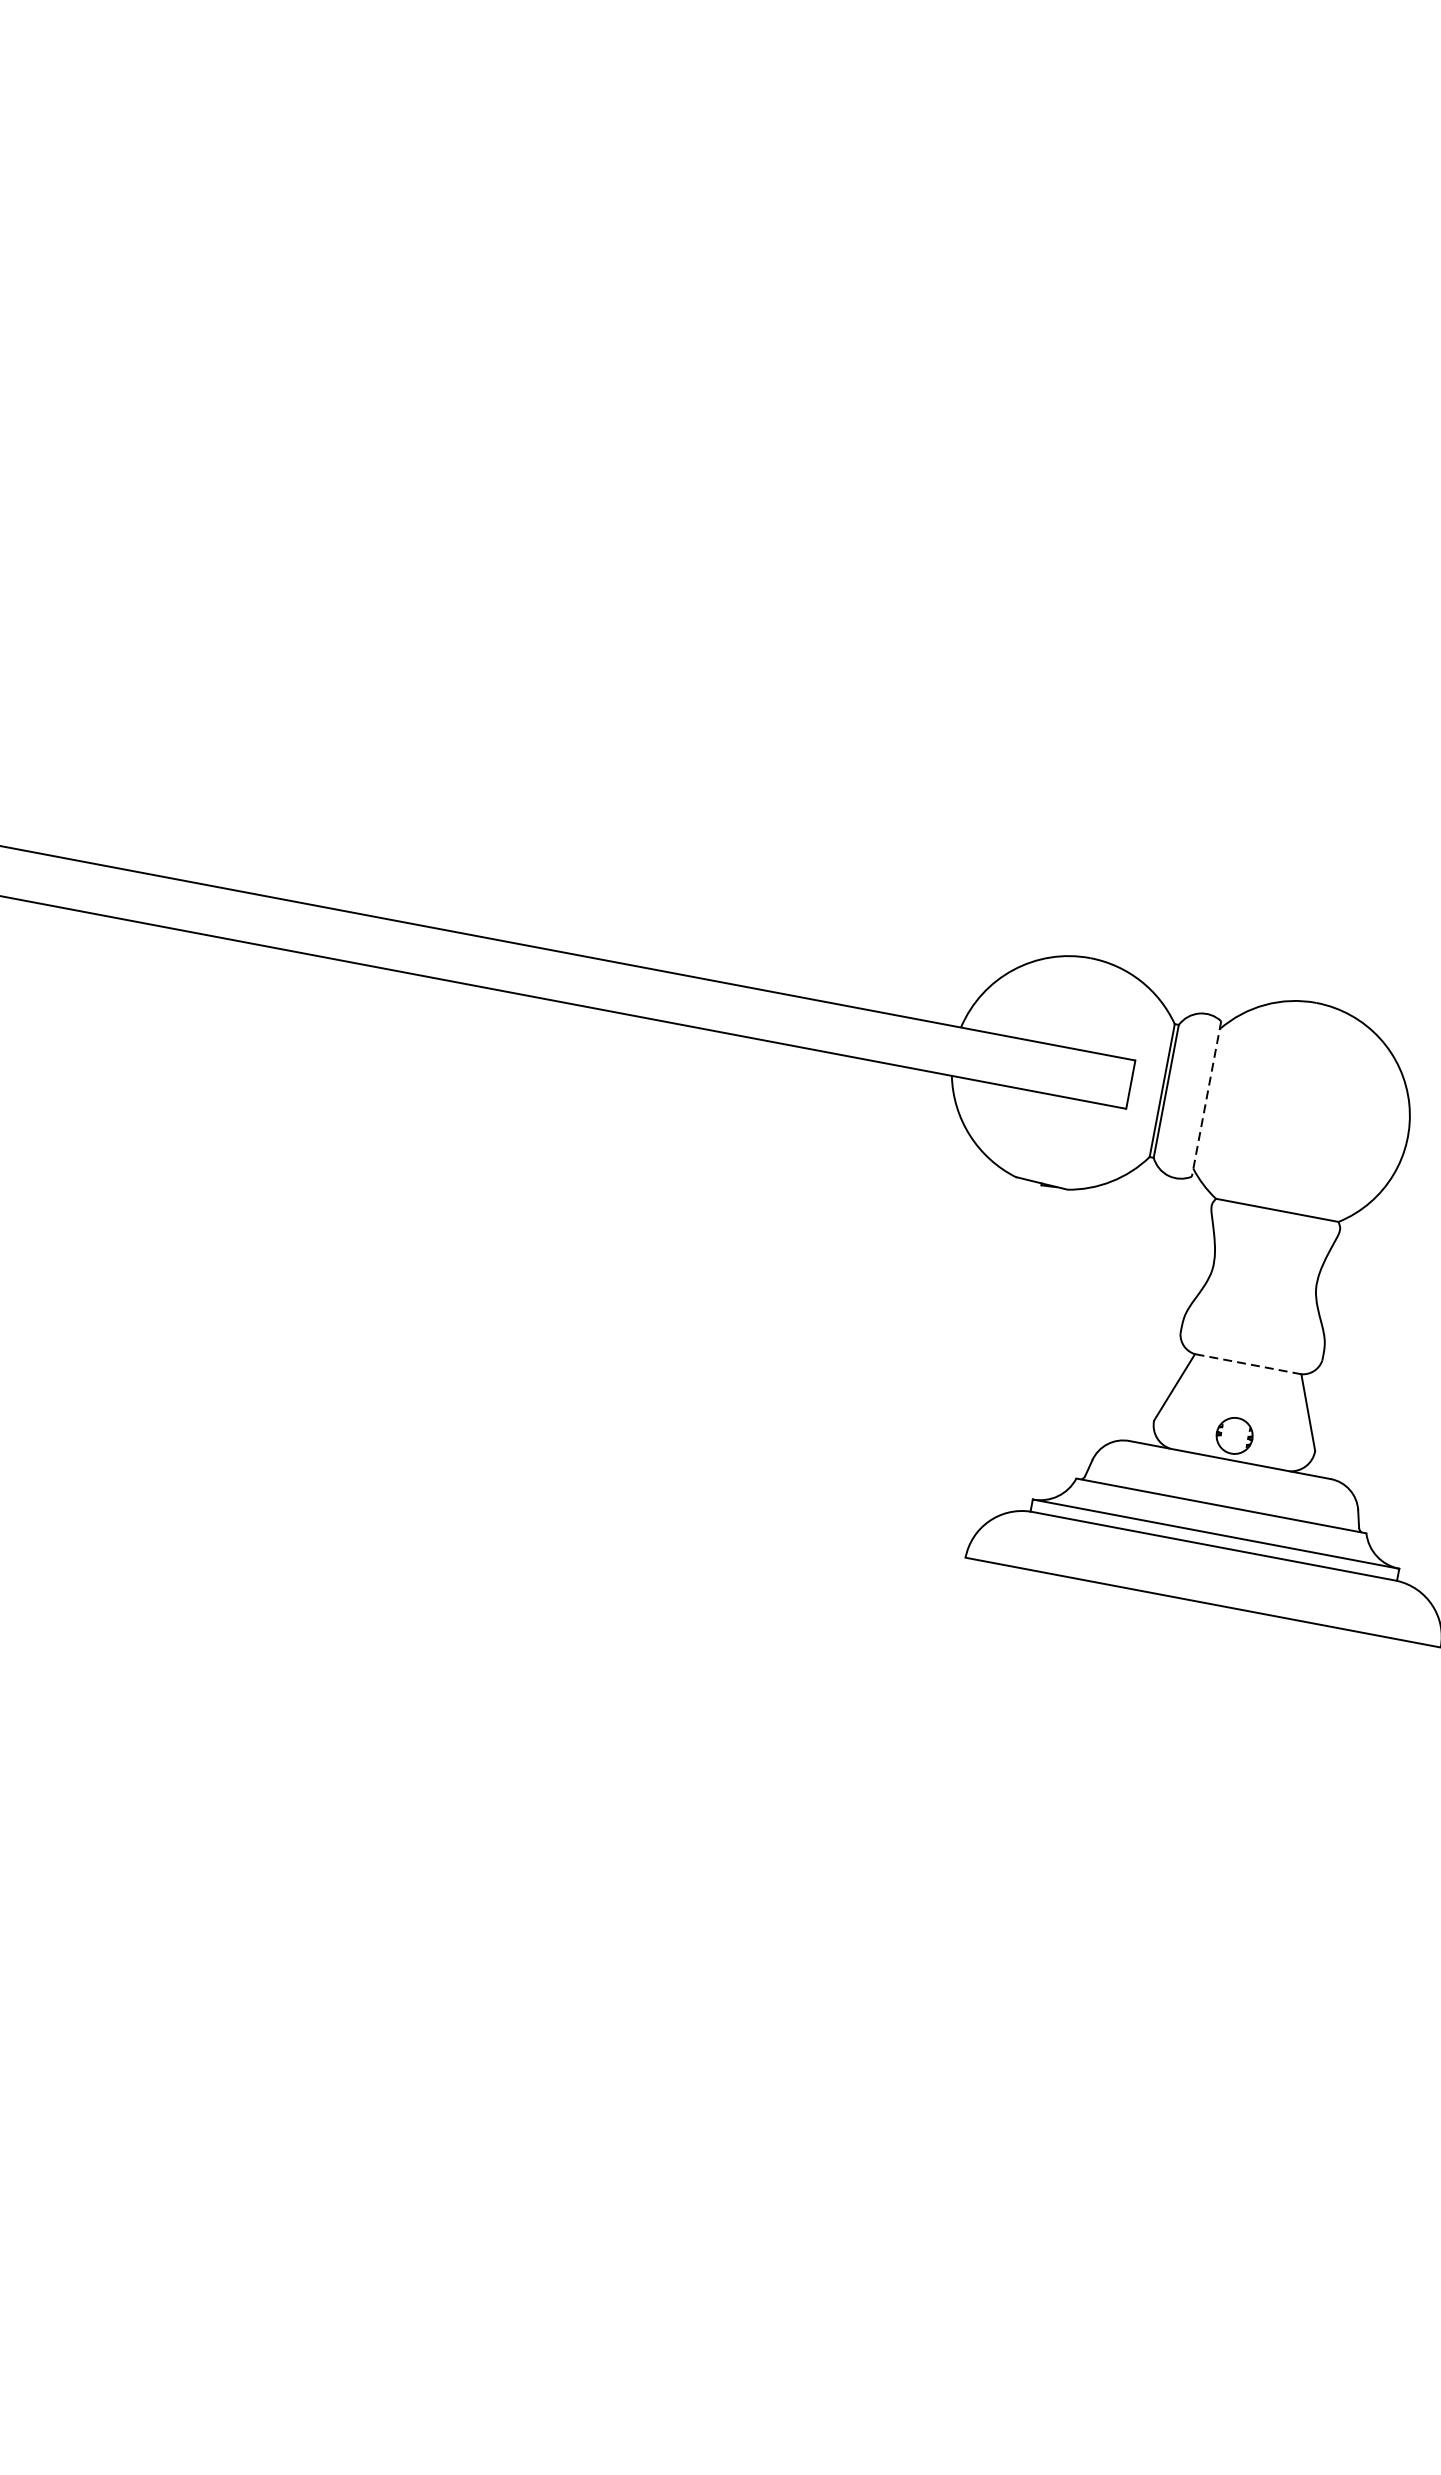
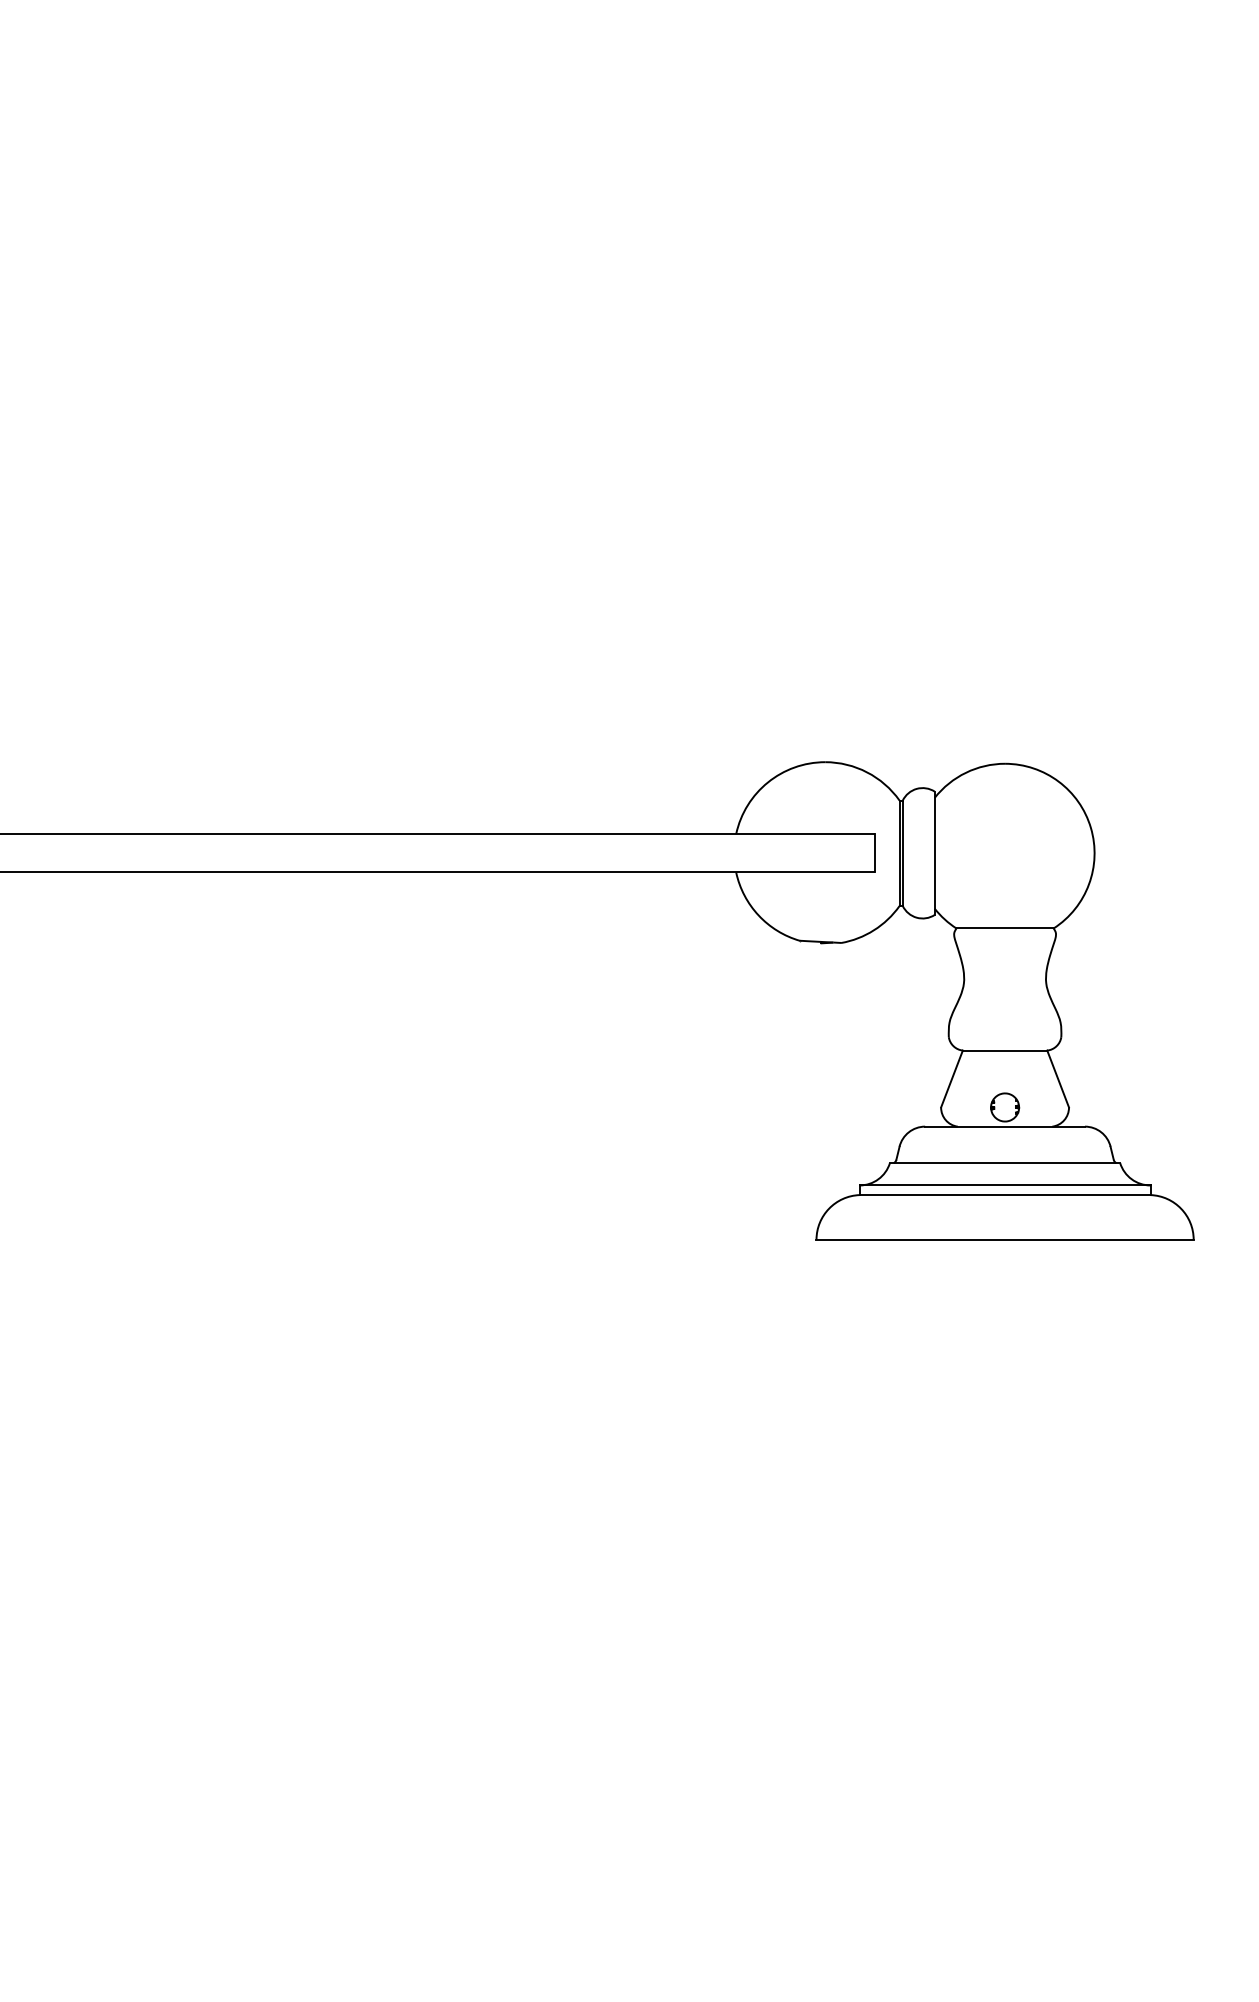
line: (1206, 1099) -> (934, 853), dashed -> solid
line: (1247, 1363) -> (1004, 1050), dashed -> solid

